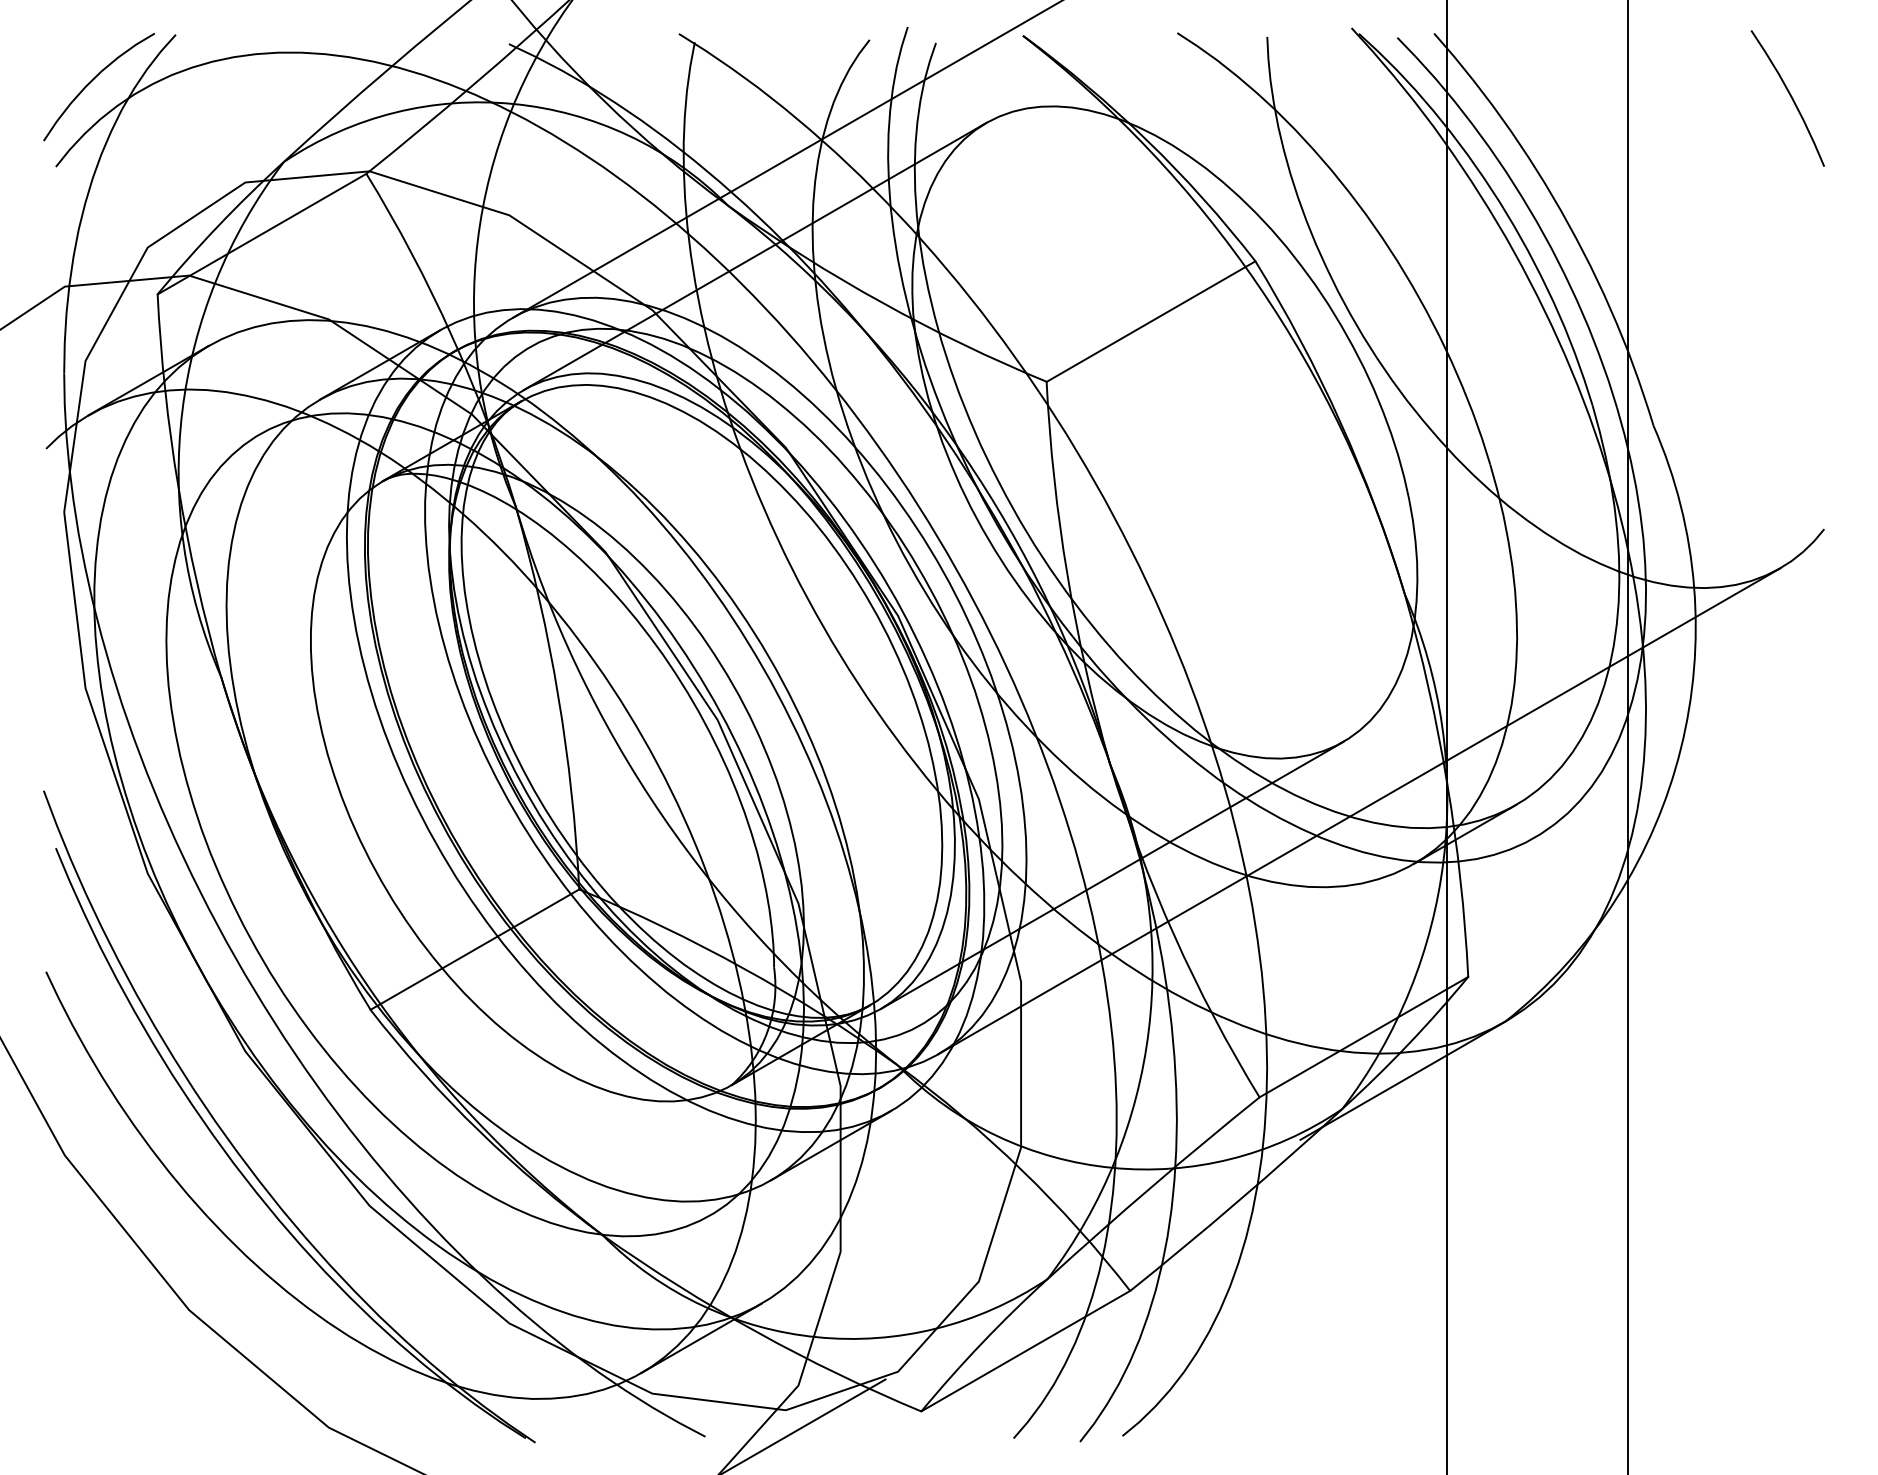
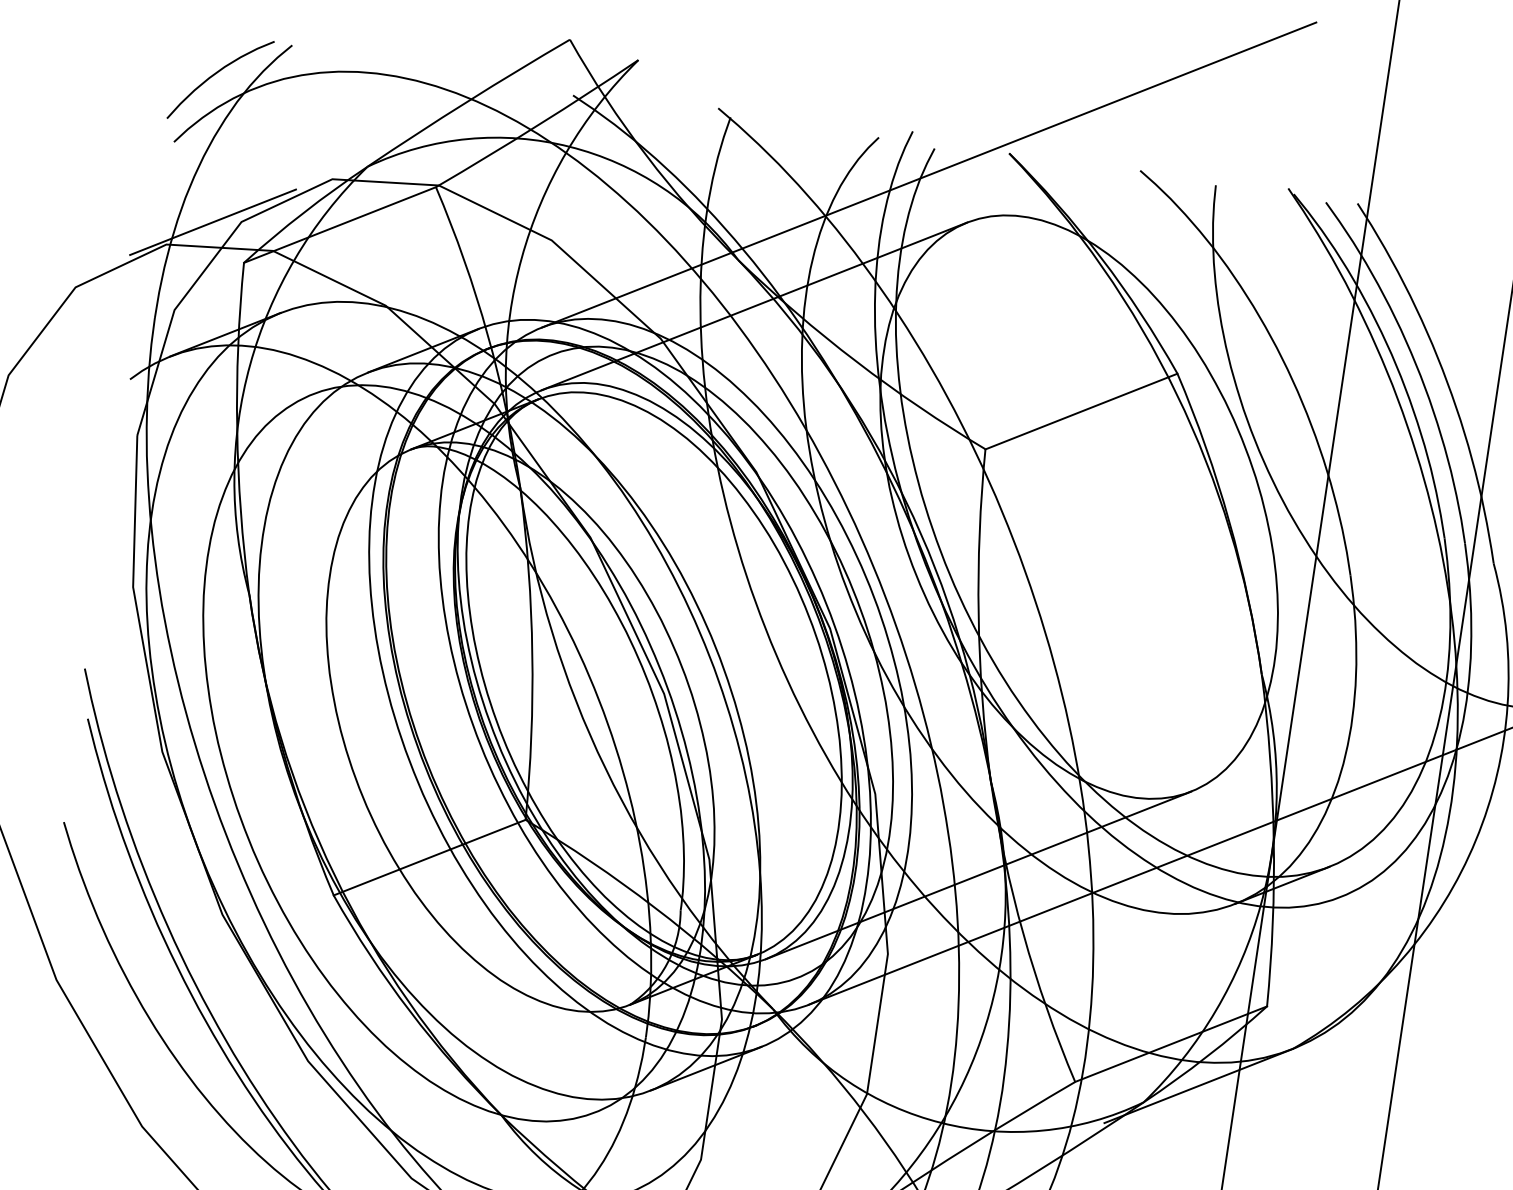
line: (114, 252) -> (212, 221), added

